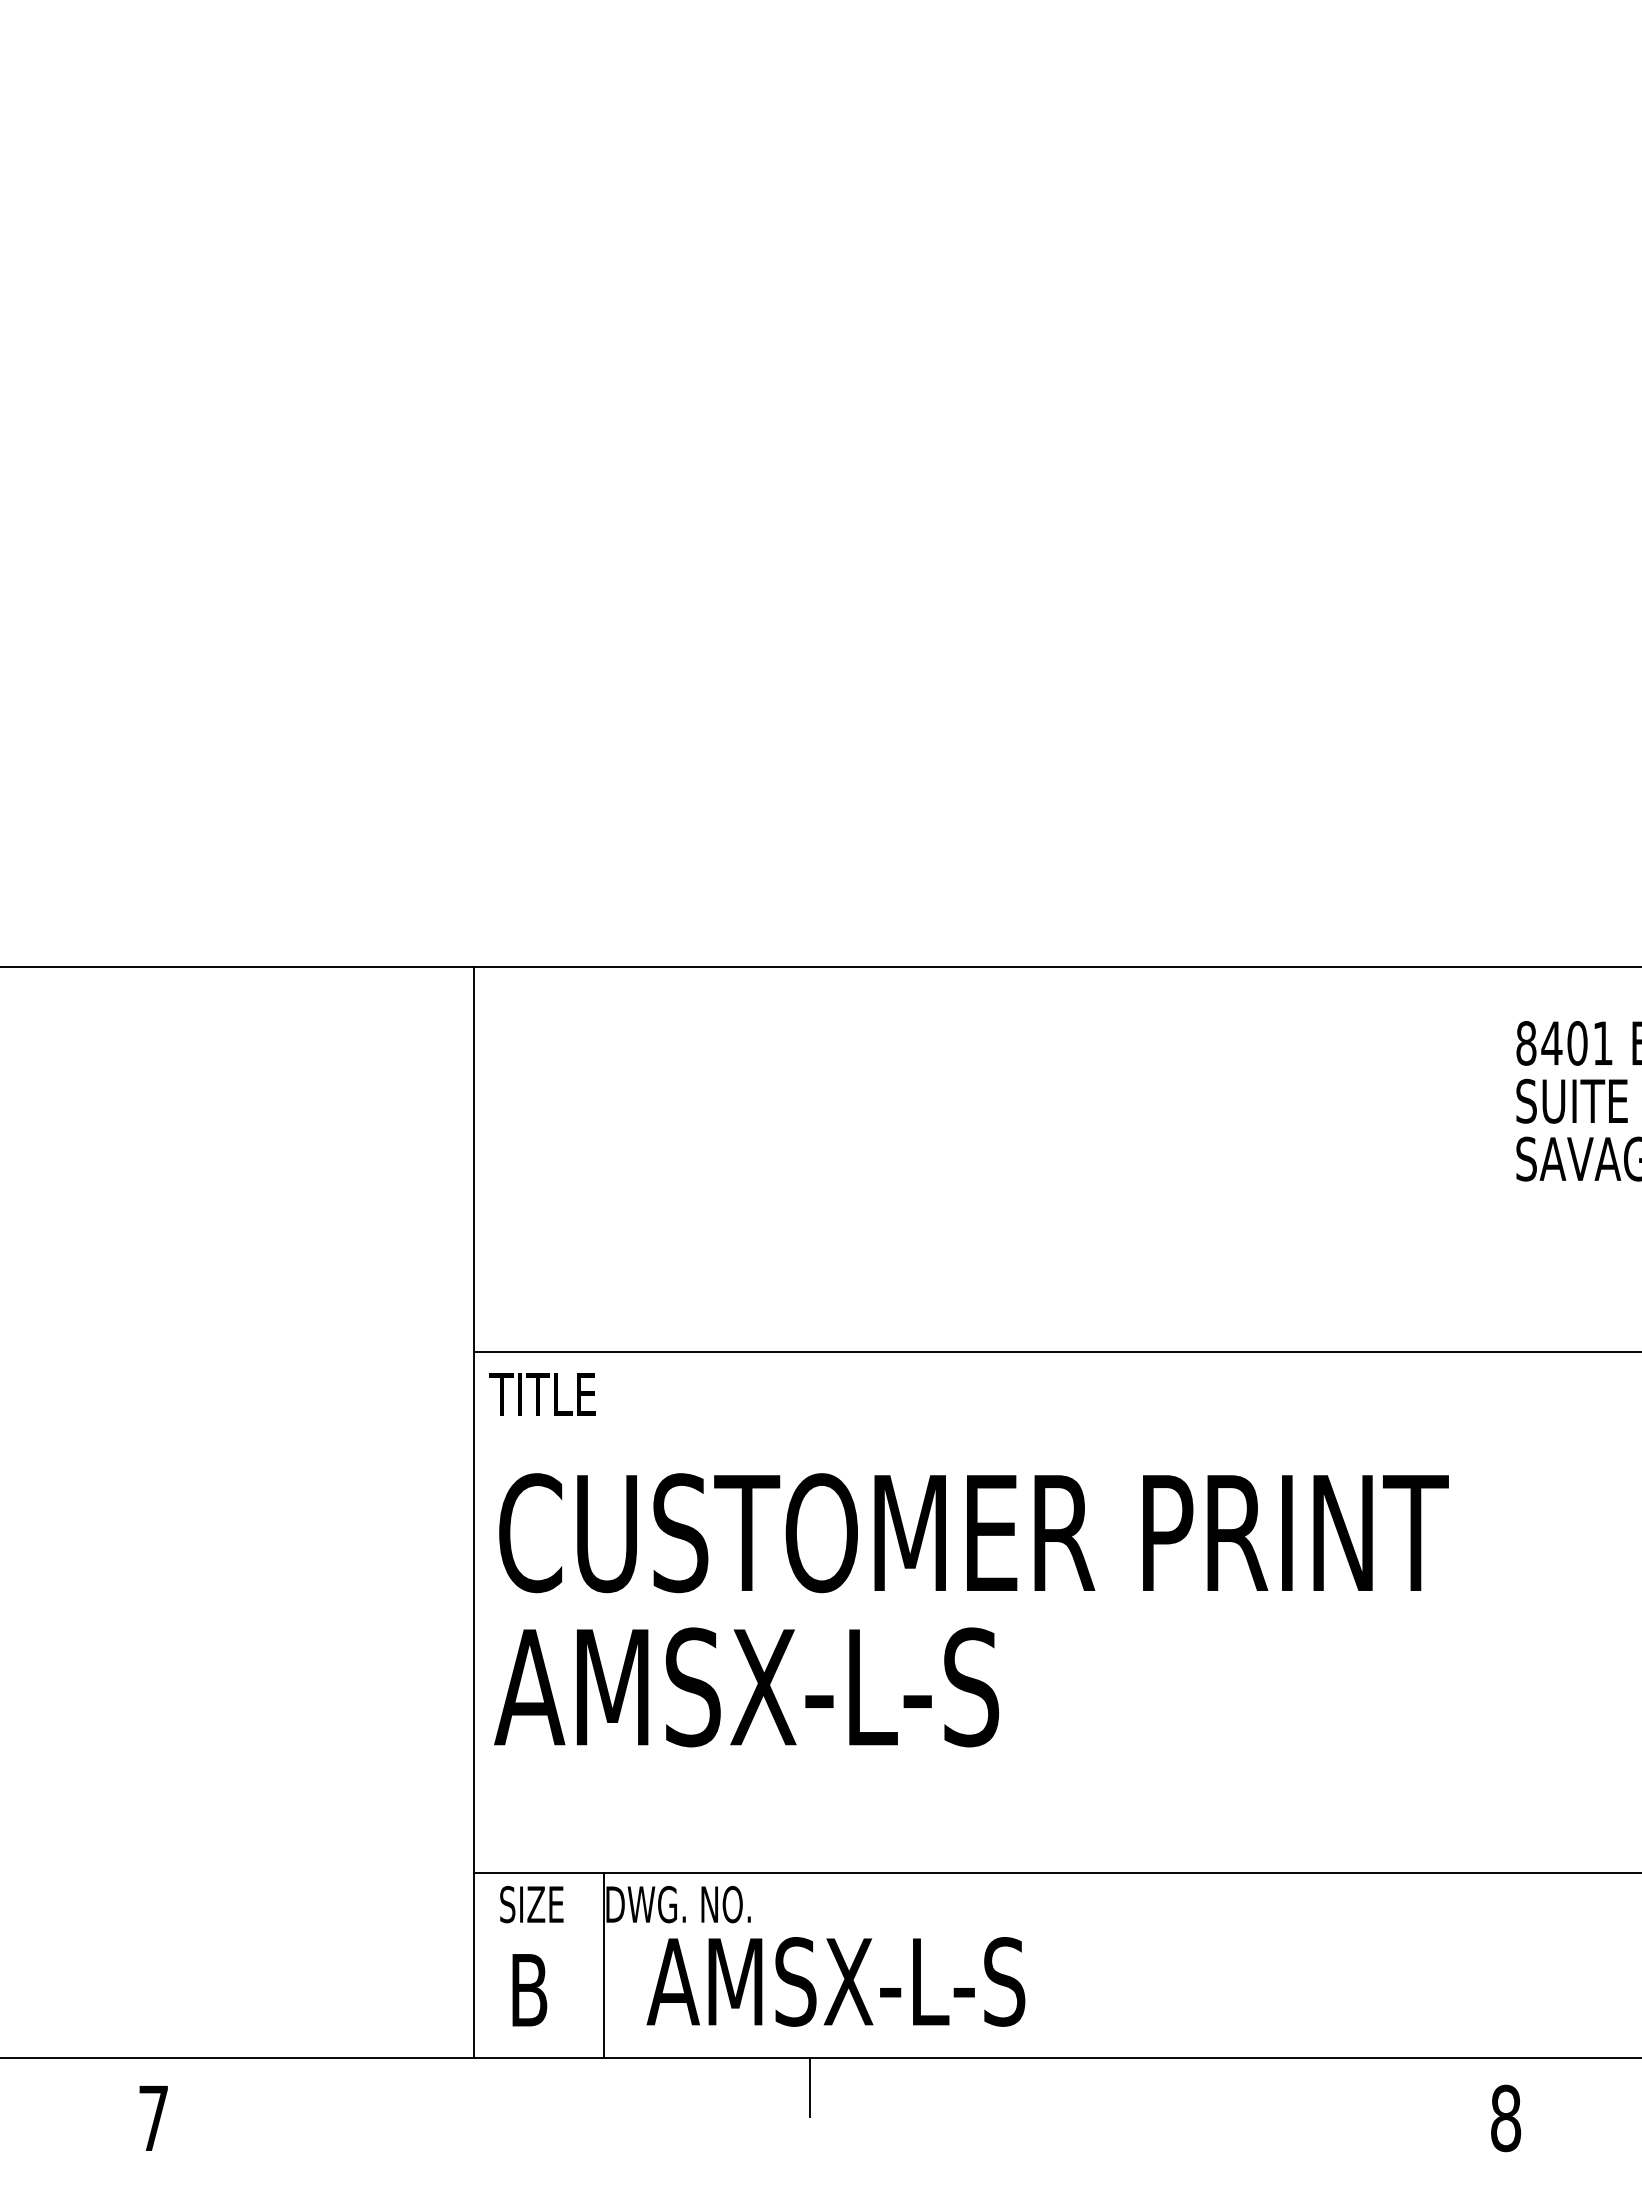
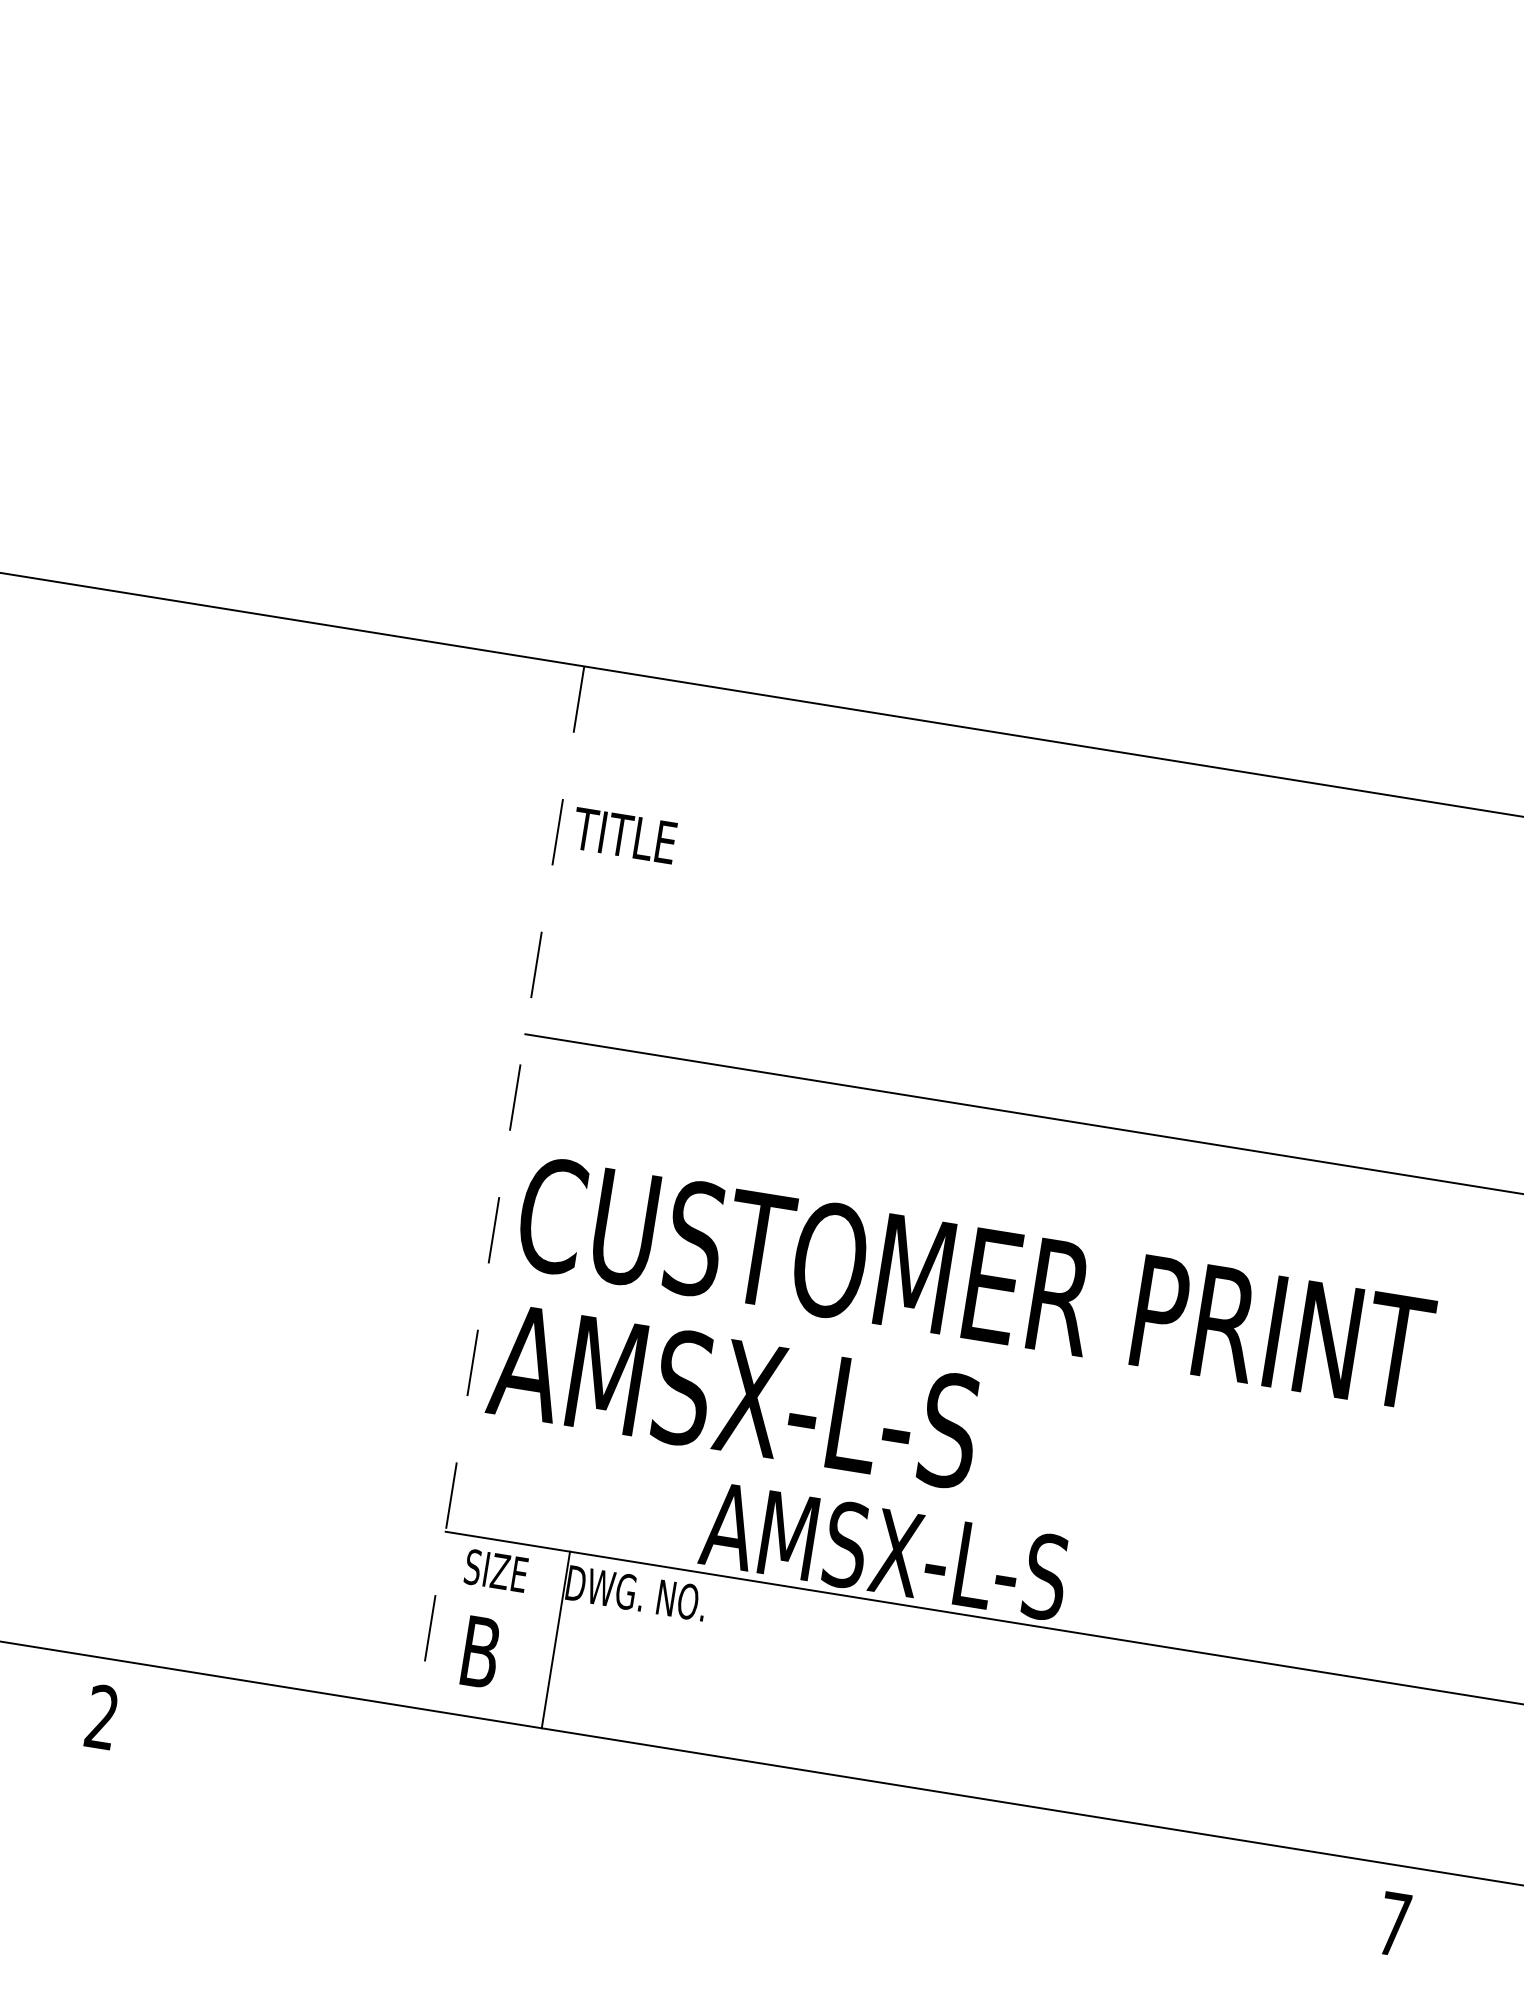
text: (542, 1394) -> (624, 835), moved
line: (473, 1512) -> (500, 1187), solid -> dashed
text: (835, 1981) -> (884, 1550), moved
line: (810, 2086) -> (734, 1787), removed
text: (153, 2117) -> (102, 1716), 7 -> 2
text: (1506, 2118) -> (1394, 1924), 8 -> 7

